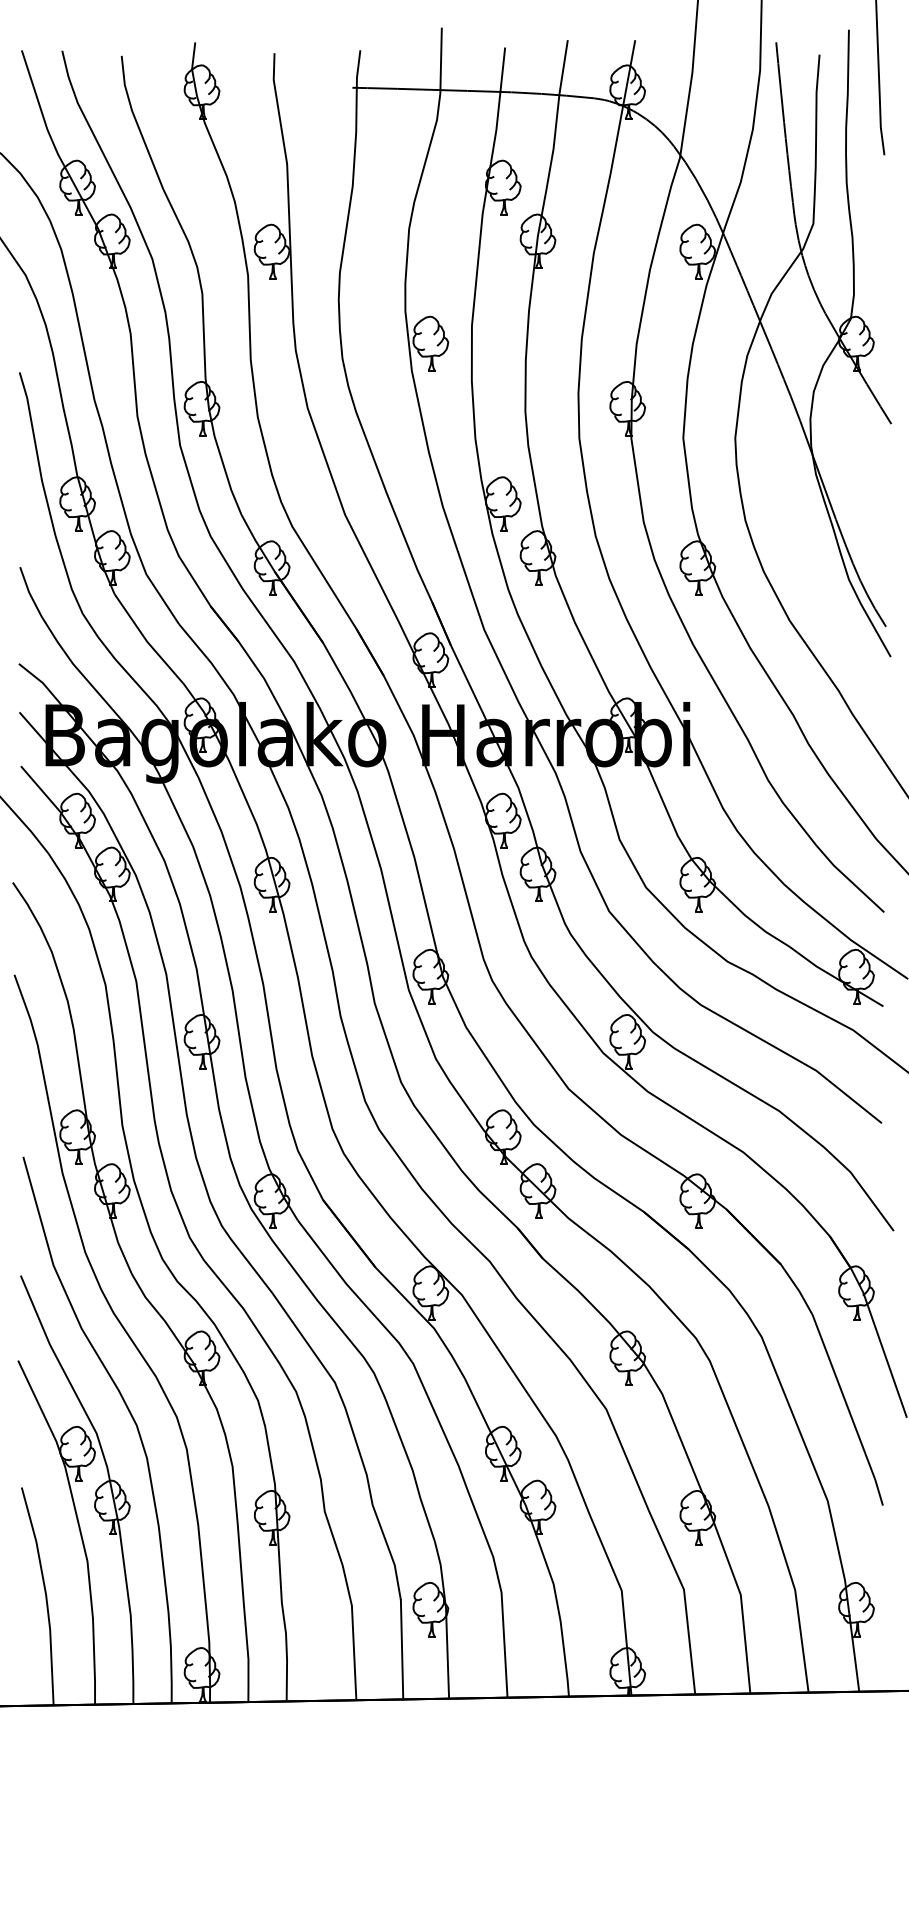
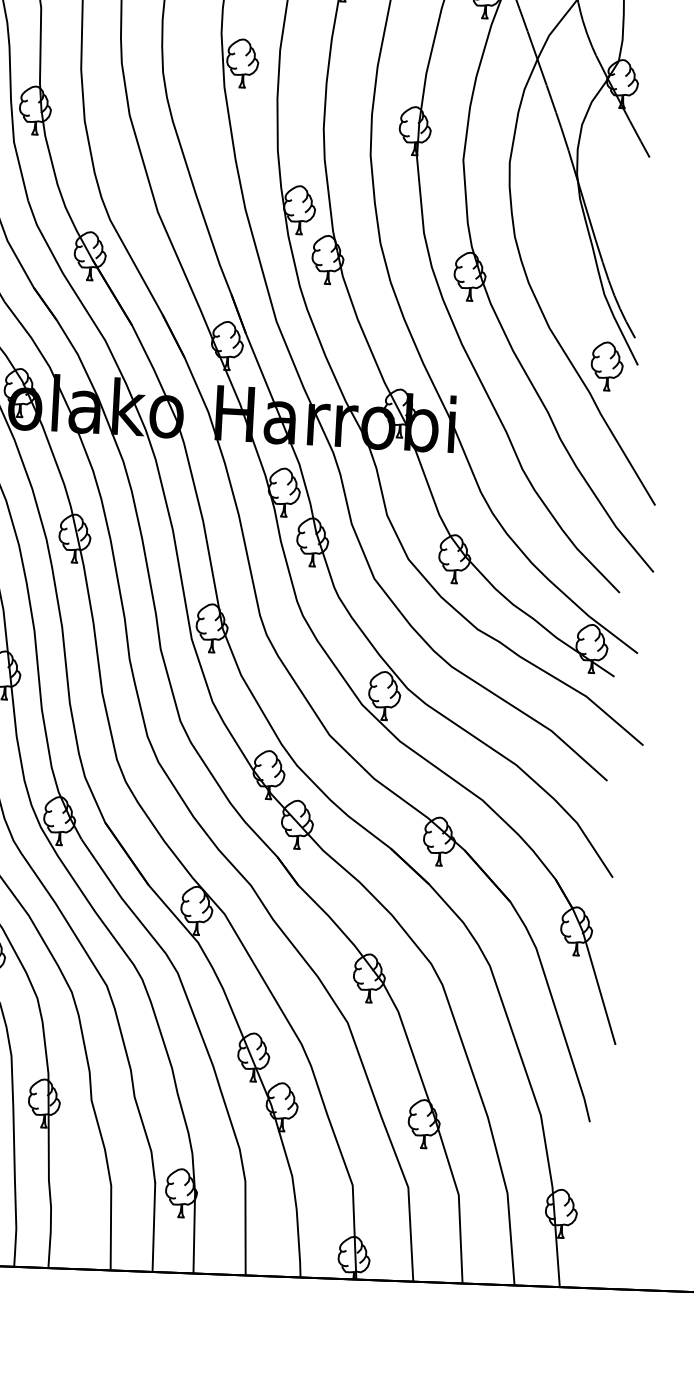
part: (856, 659) -> (607, 365), added

